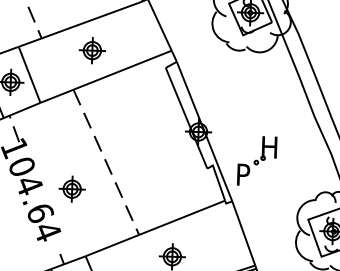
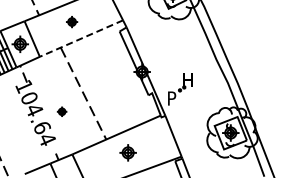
part: (91, 49) -> (71, 21), size x0.7
line: (106, 76) -> (81, 38), solid -> dashed
part: (71, 188) -> (61, 111), size x0.6

